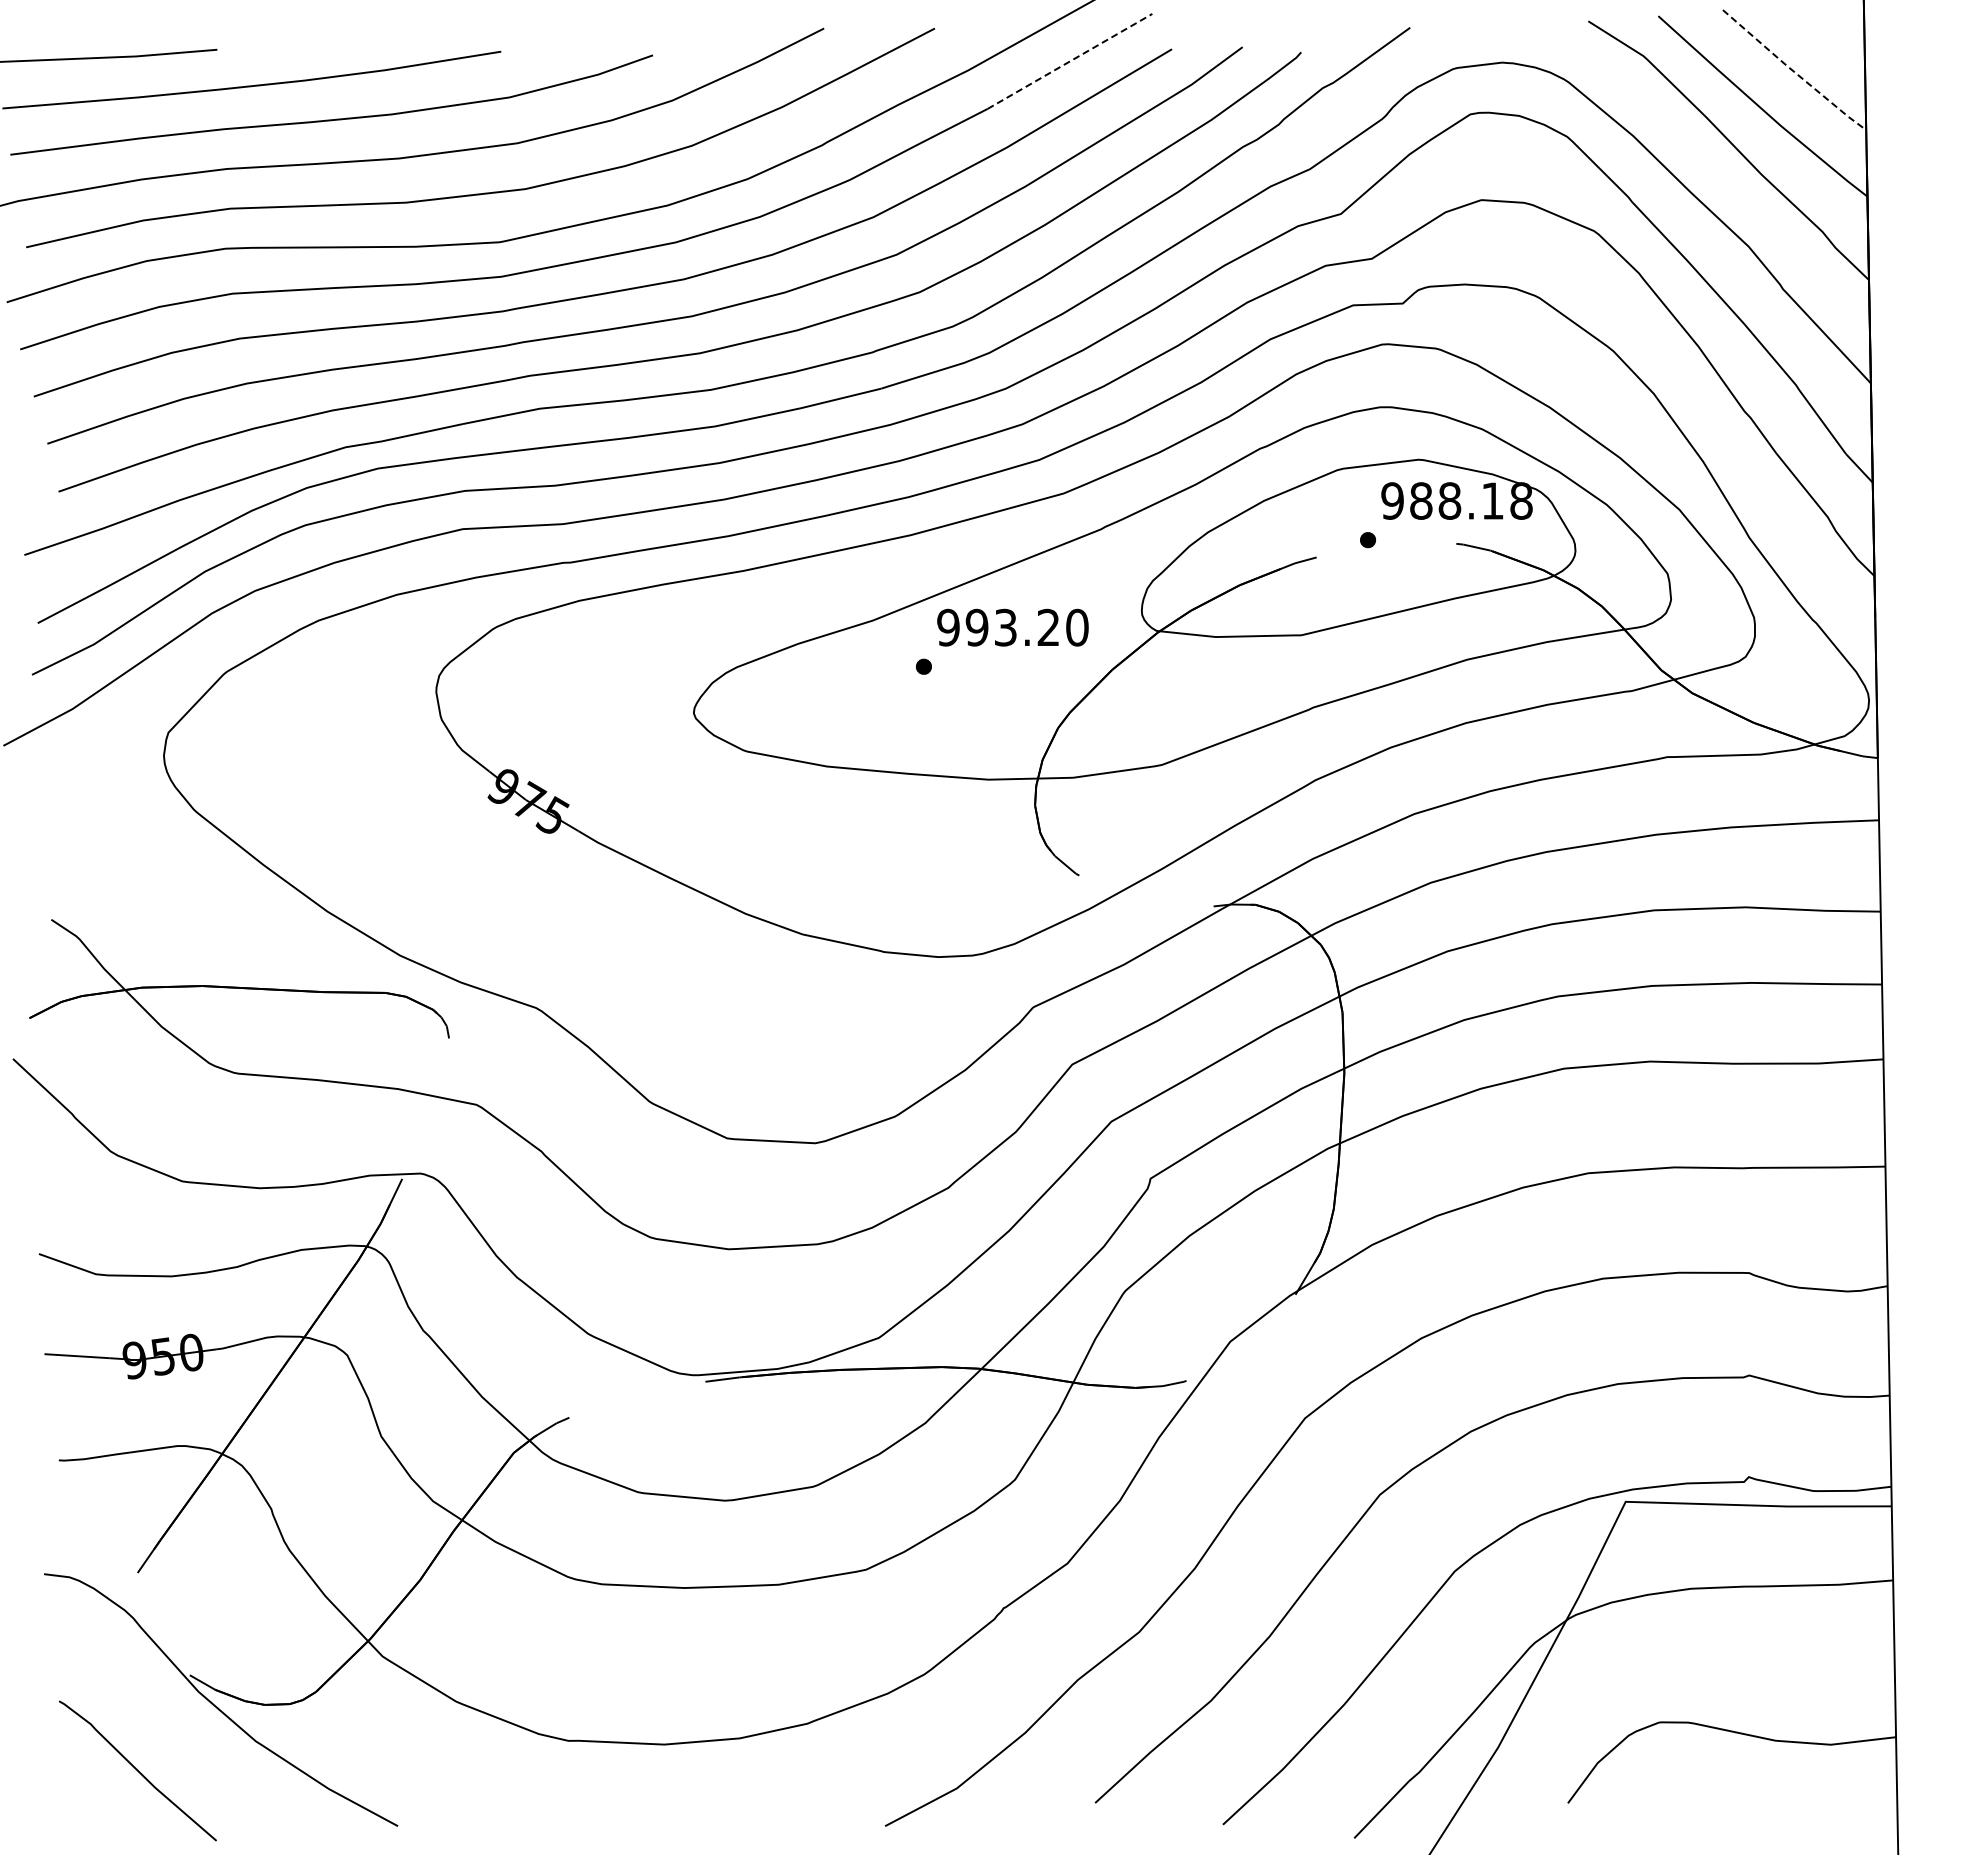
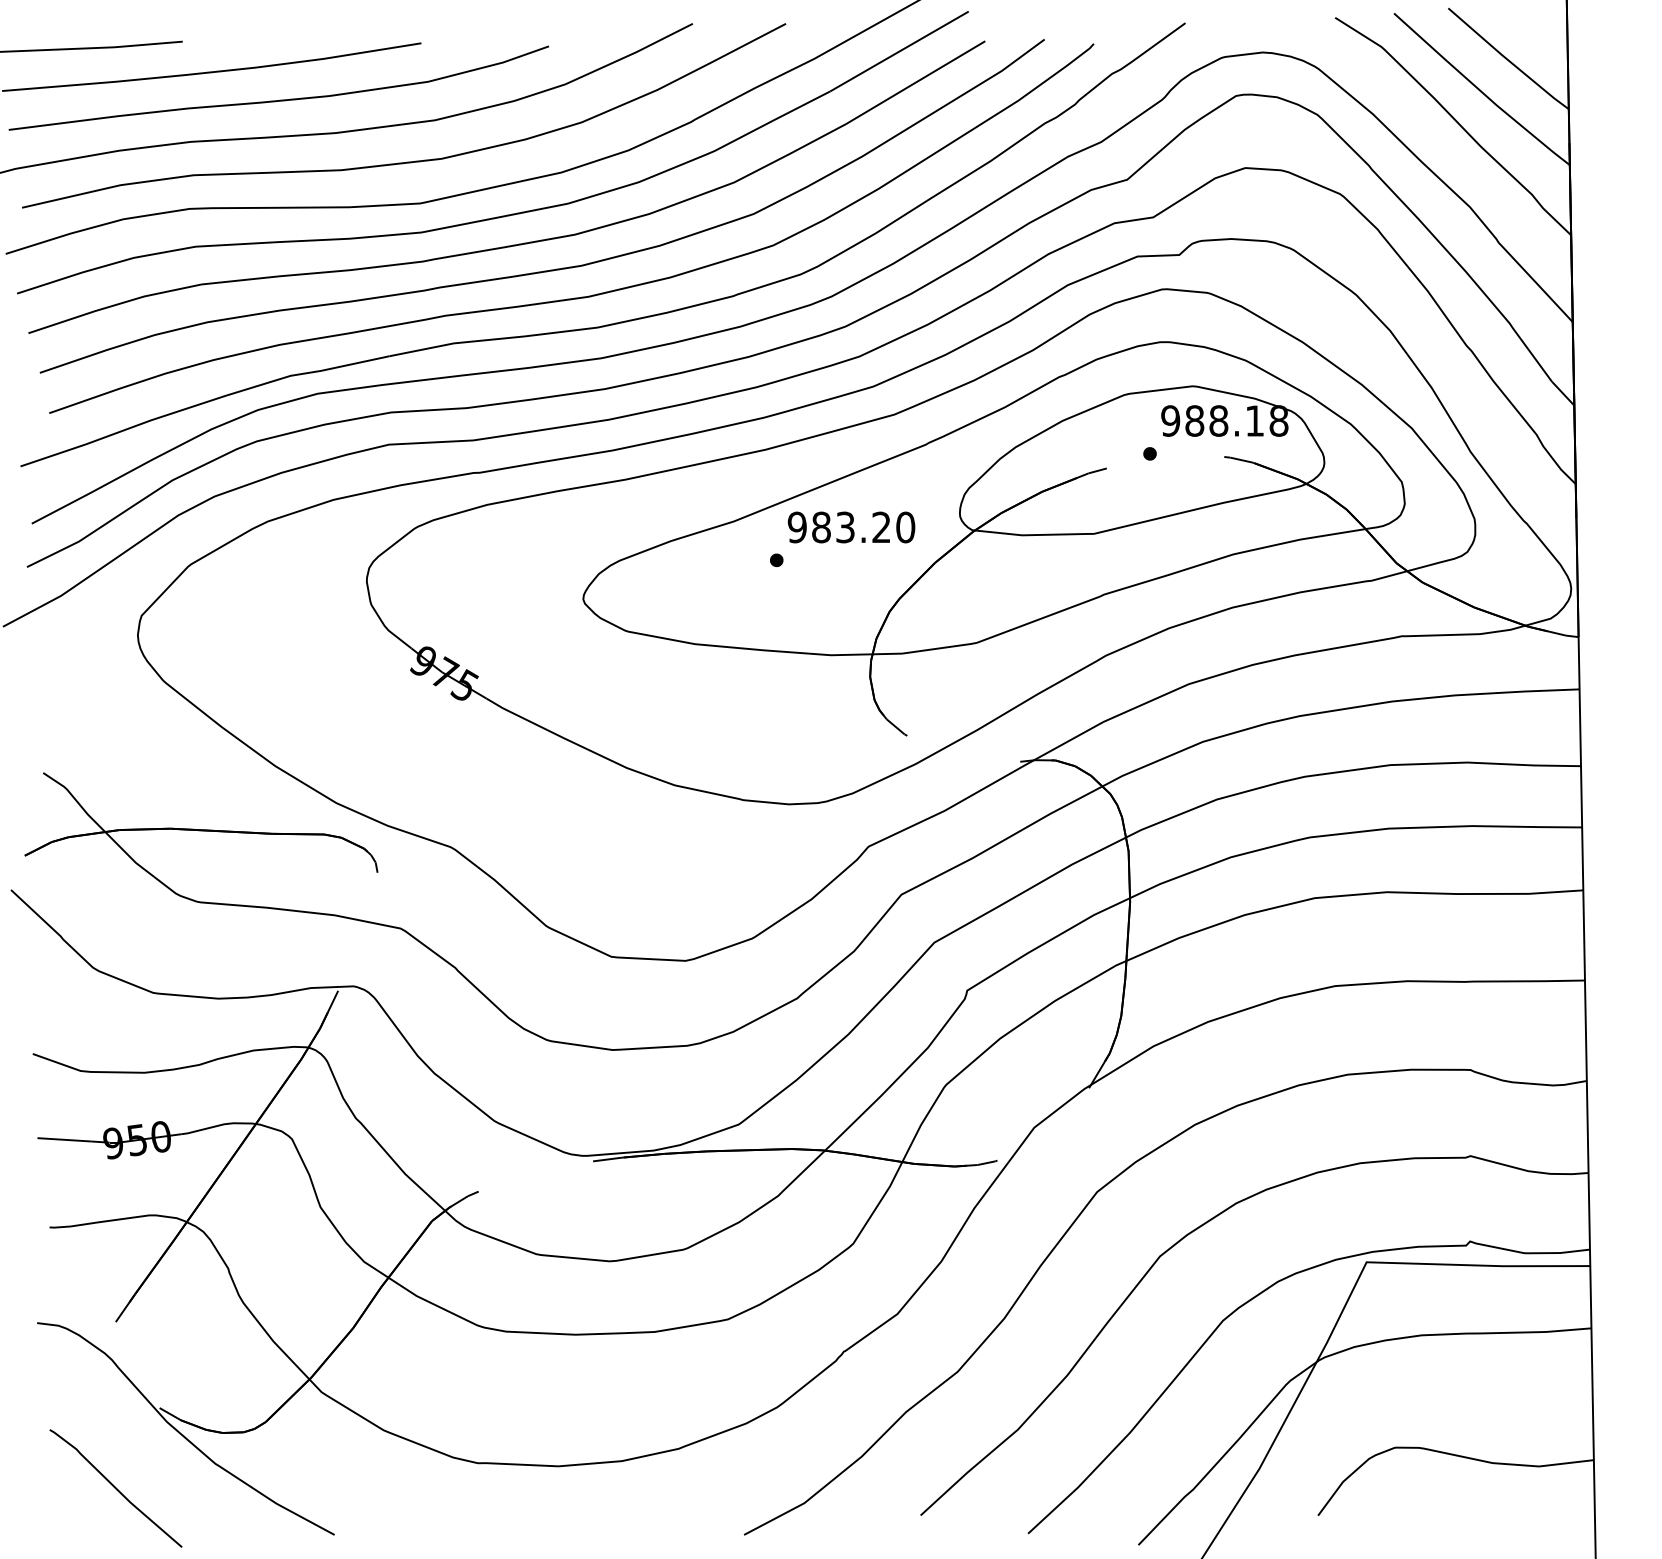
line: (1070, 61) -> (899, 51), dashed -> solid
line: (1793, 71) -> (1507, 59), dashed -> solid
text: (976, 627) -> (820, 527), 993.20 -> 983.20

